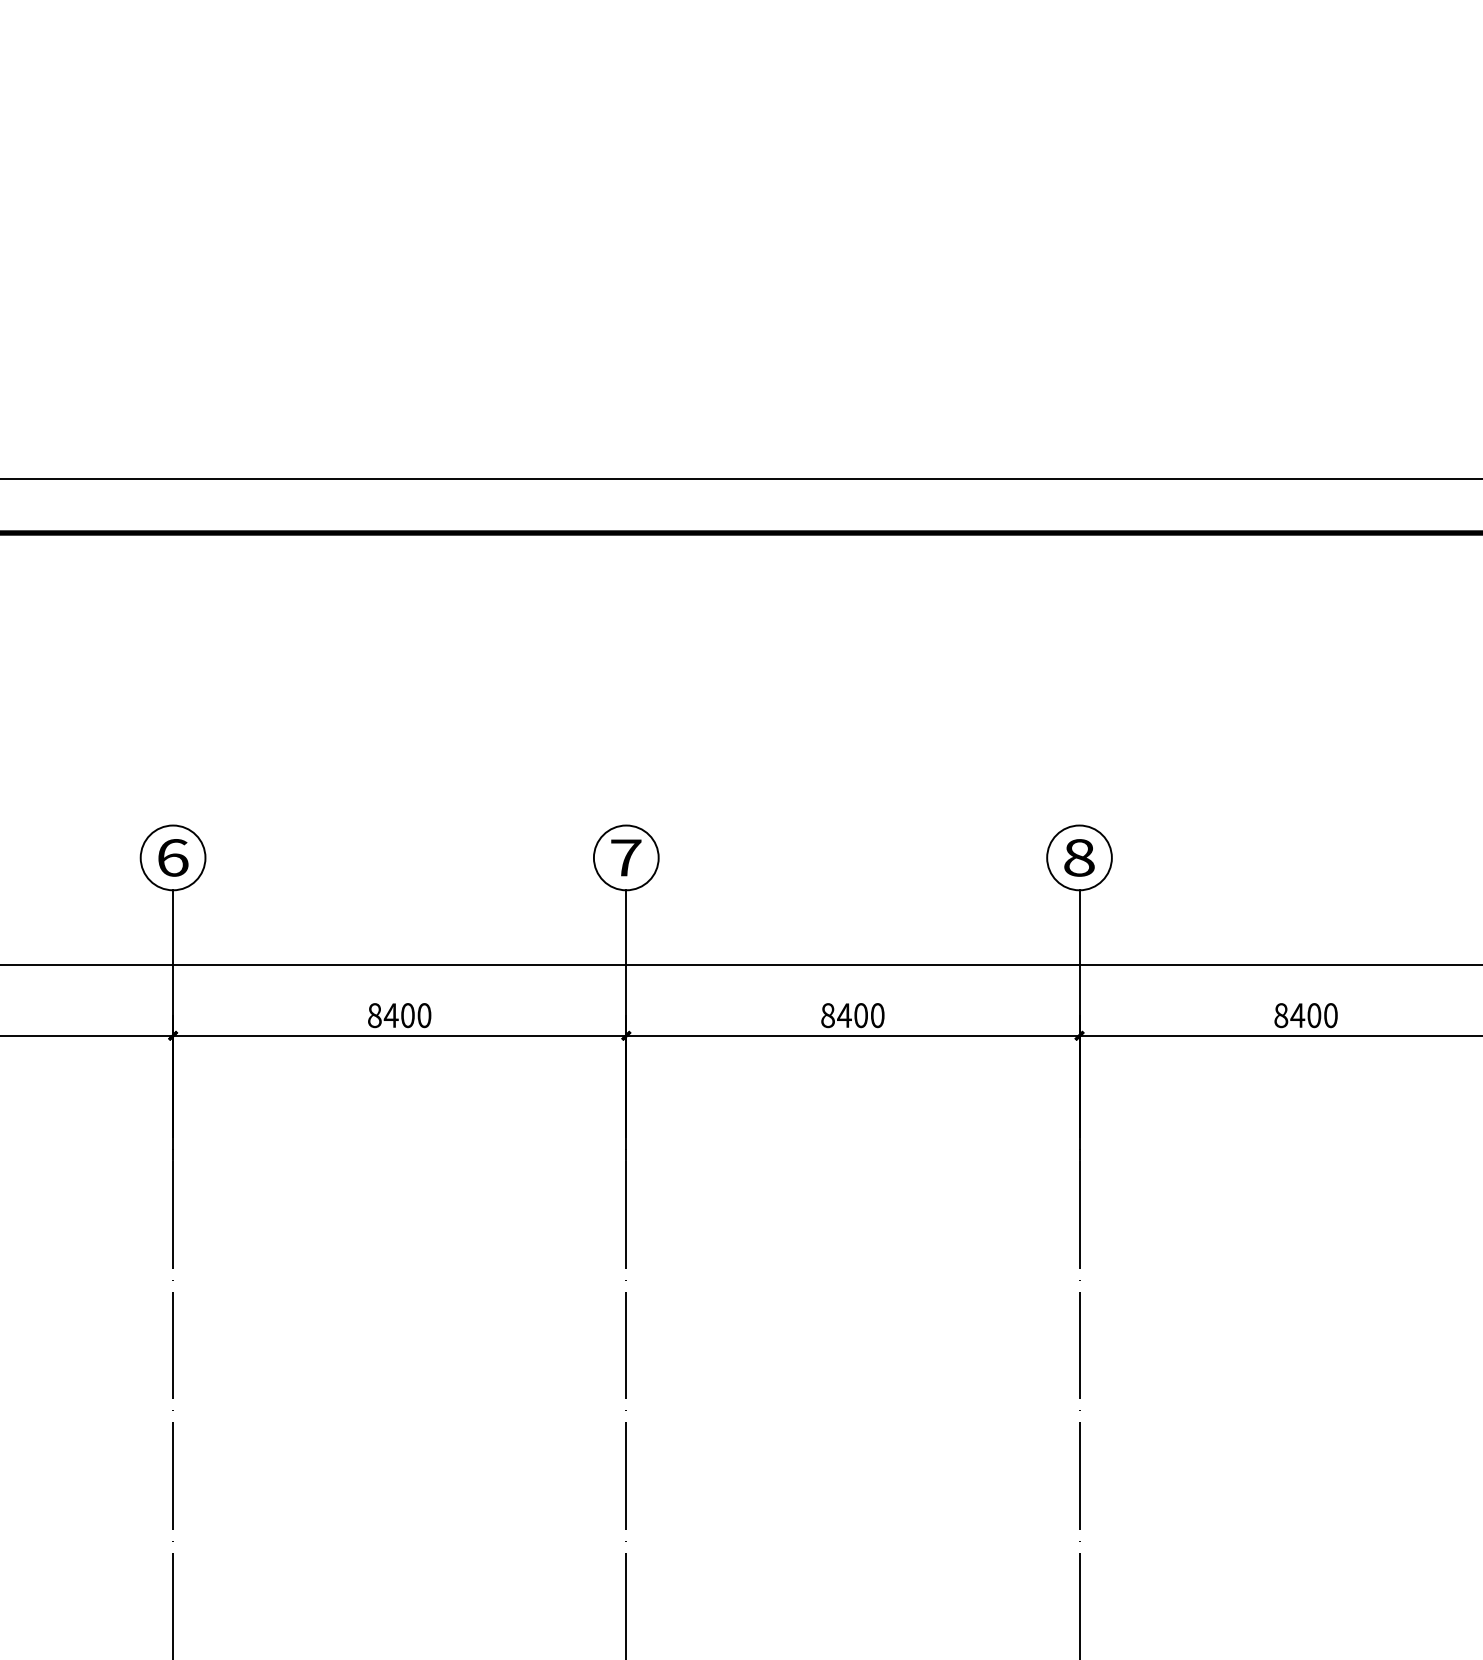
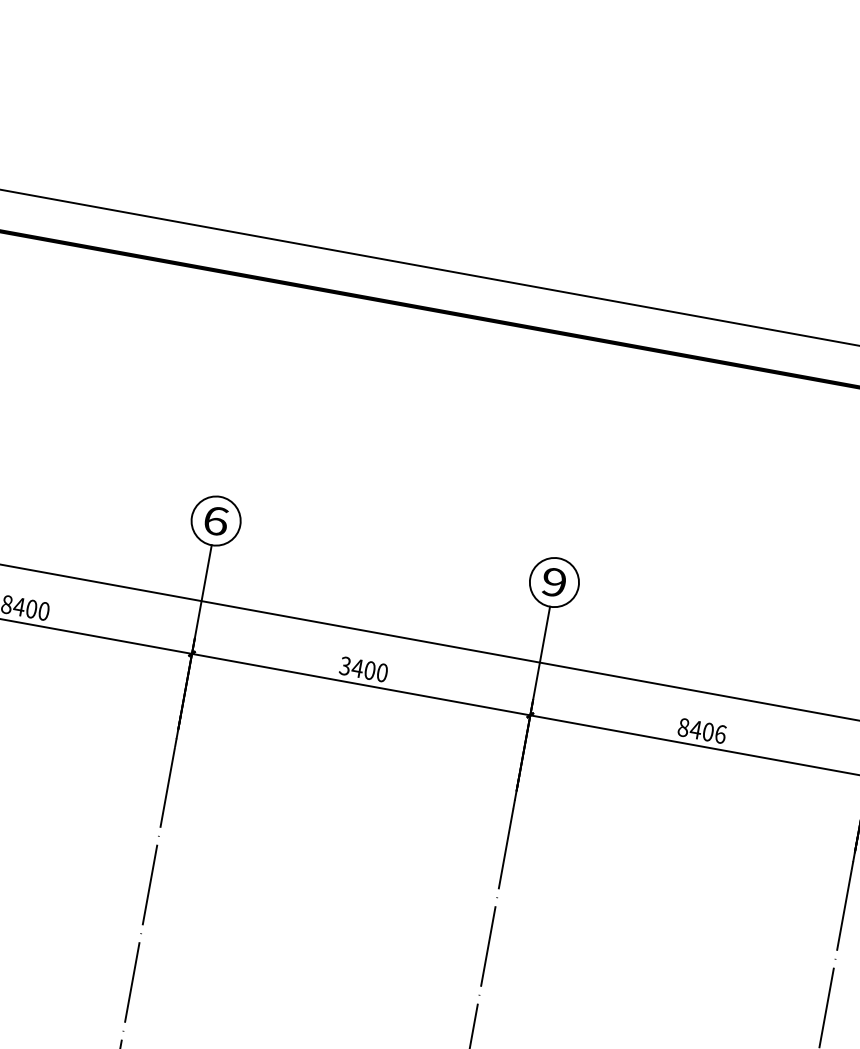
text: (626, 857) -> (554, 582), 7 -> 9
text: (374, 1015) -> (345, 666), 8400 -> 3400
text: (877, 1015) -> (720, 734), 8400 -> 8406

